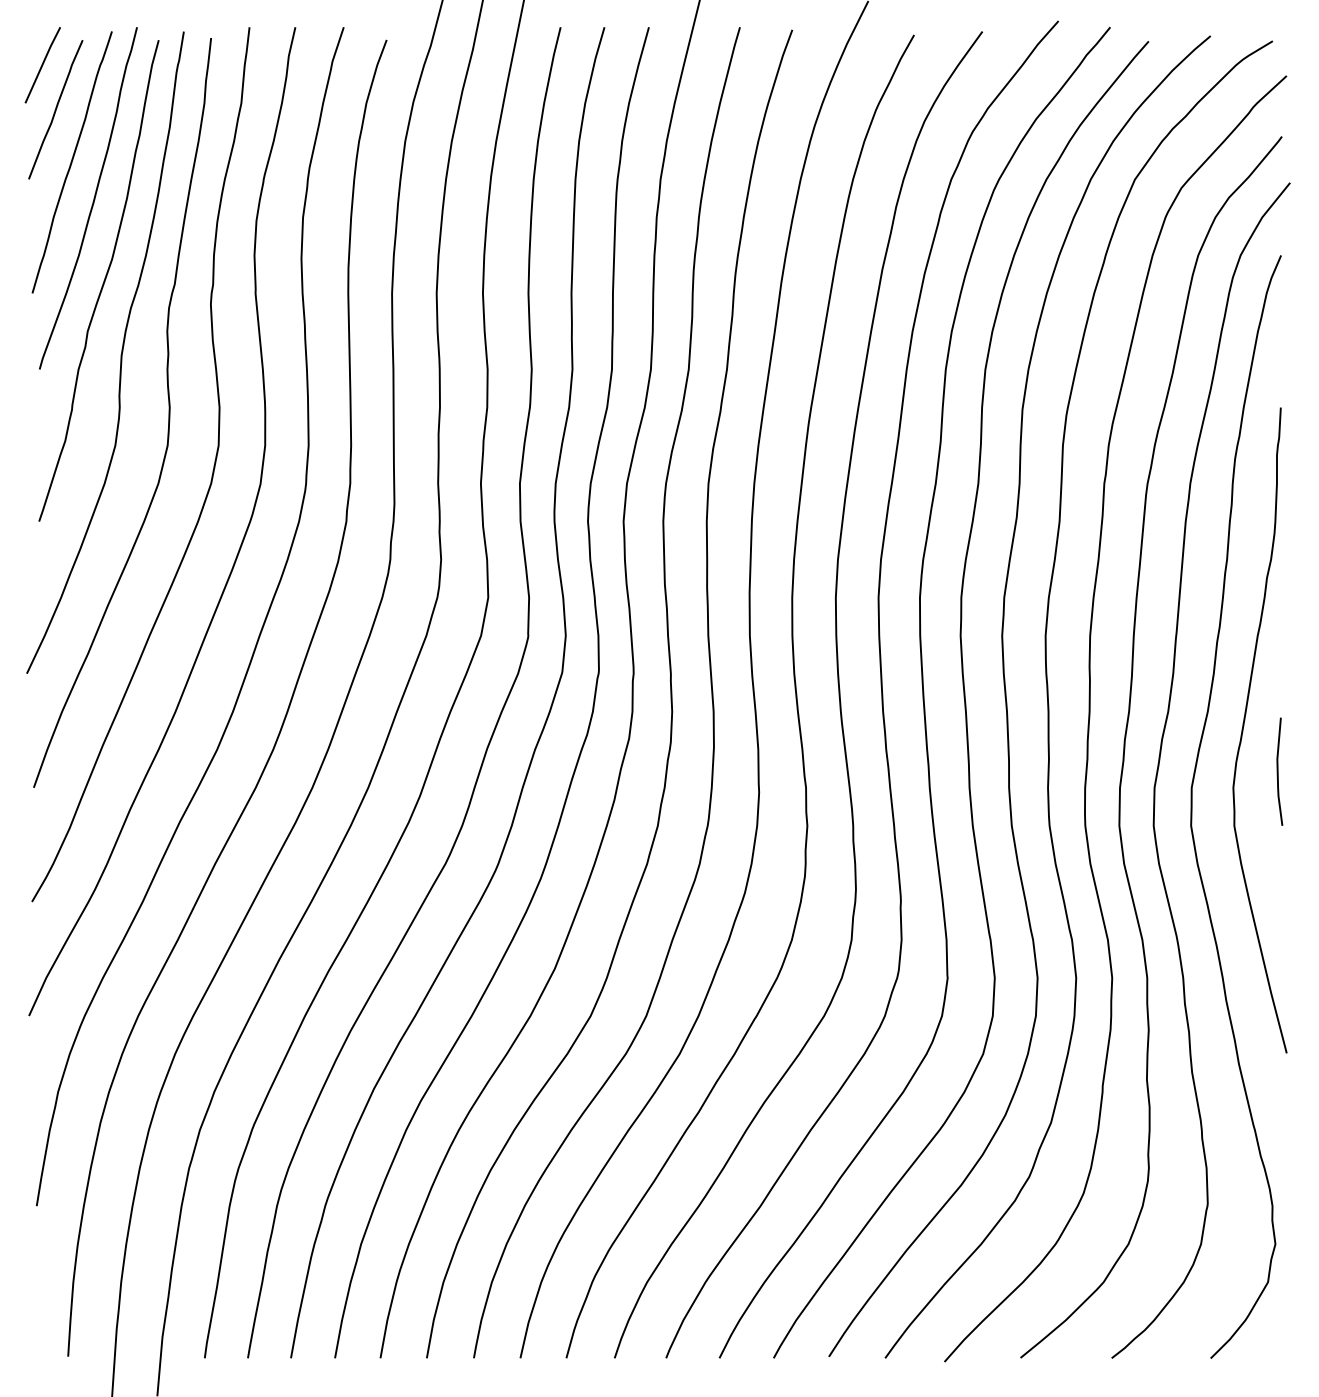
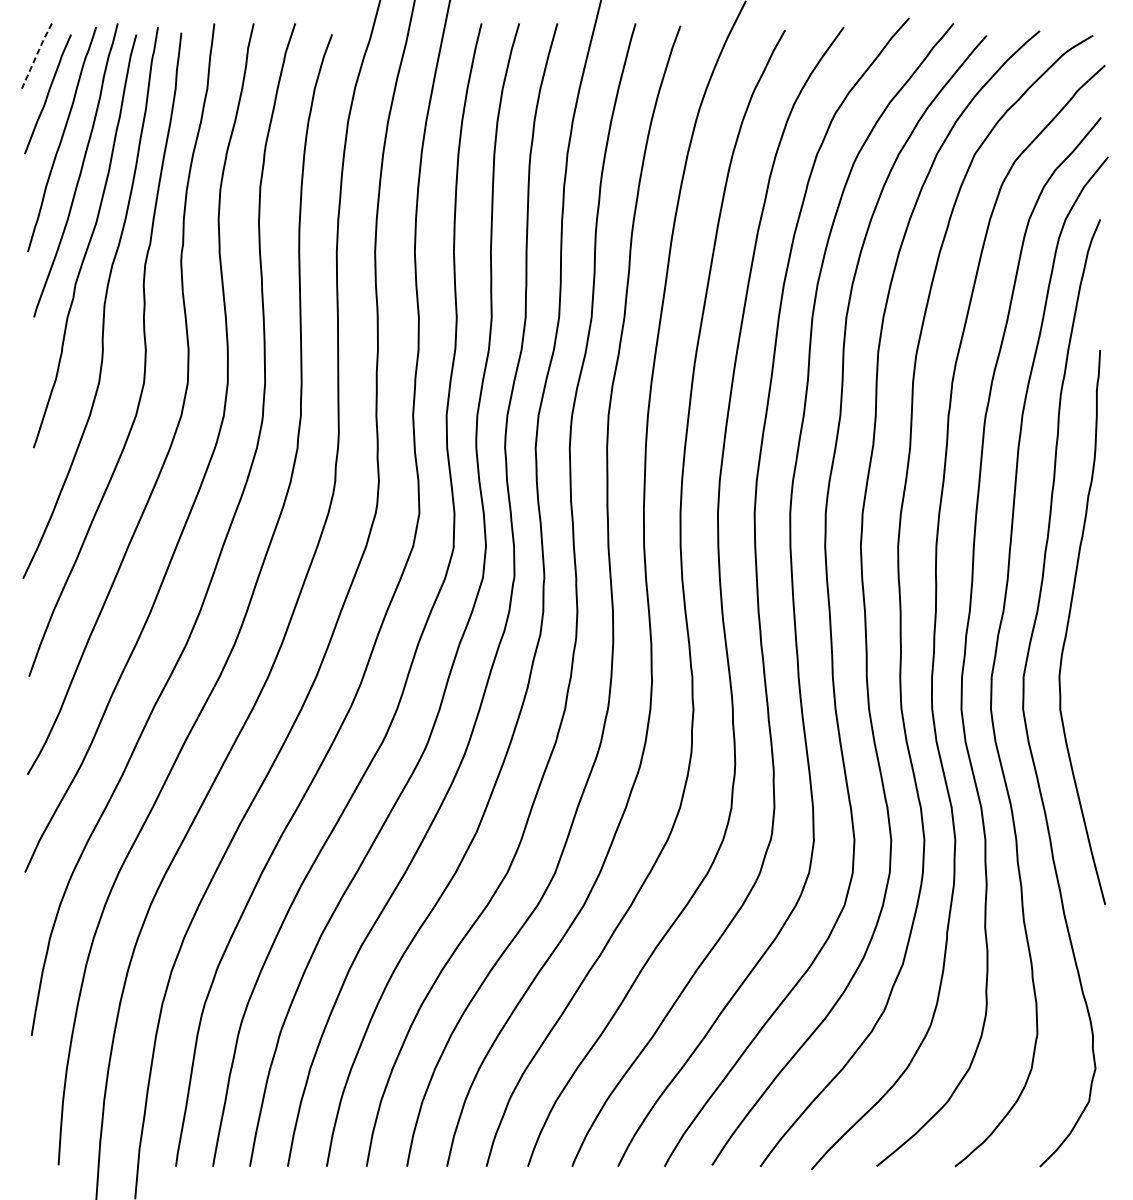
line: (42, 64) -> (36, 55), solid -> dashed
line: (1278, 771) -> (1098, 662), removed

